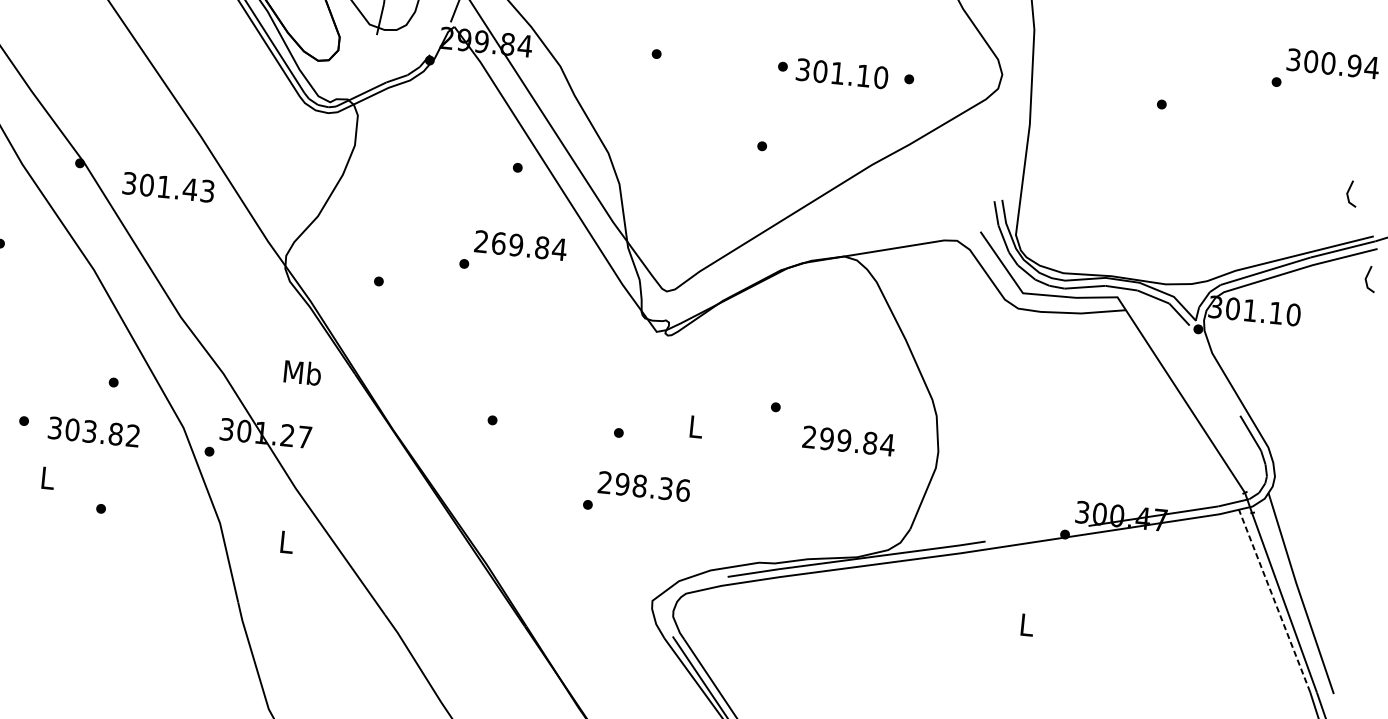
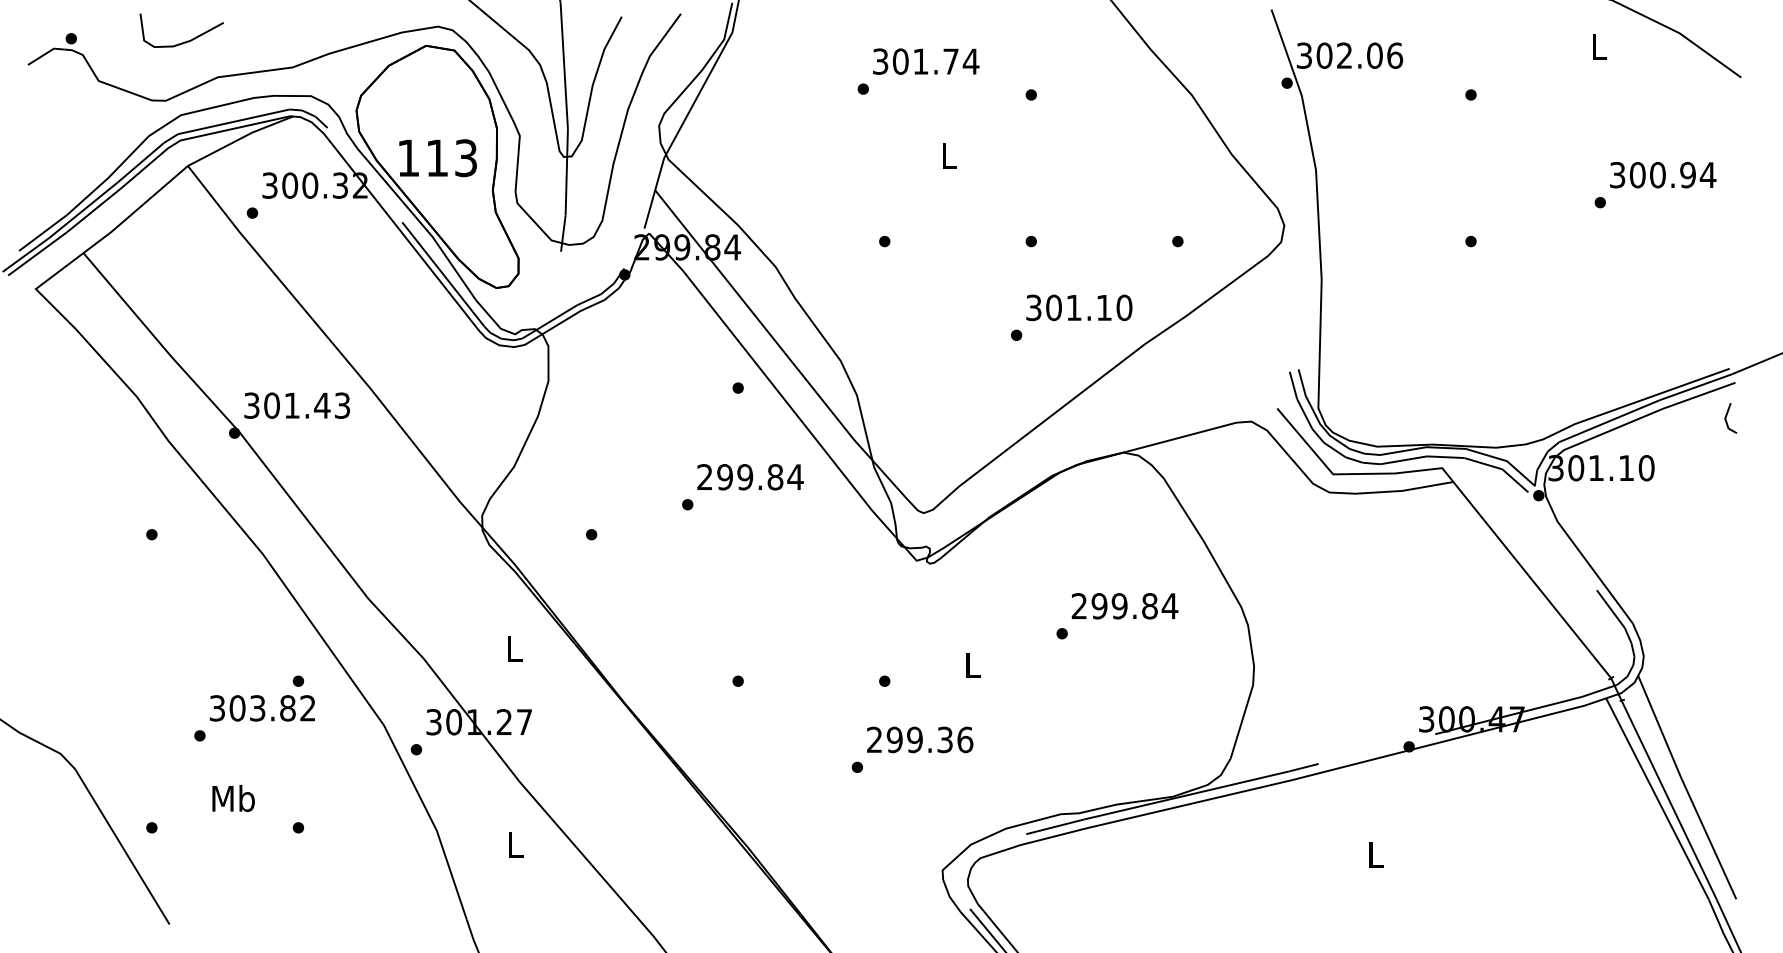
text: (842, 73) -> (1079, 307), moved
text: (168, 187) -> (296, 405), moved
line: (1348, 193) -> (1695, 322), removed
text: (499, 243) -> (725, 477), 269.84 -> 299.84
text: (302, 372) -> (514, 647), Mb -> L
text: (93, 432) -> (261, 708), moved
text: (848, 441) -> (1124, 606), moved
text: (47, 477) -> (233, 797), L -> Mb
text: (639, 485) -> (914, 739), 298.36 -> 299.36
line: (1274, 600) -> (1657, 798), dashed -> solid

